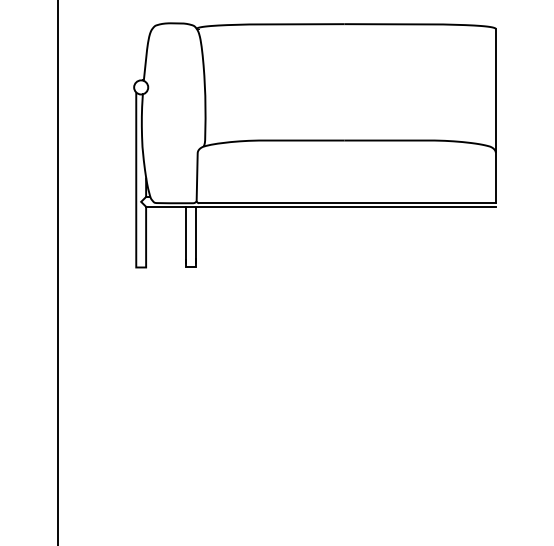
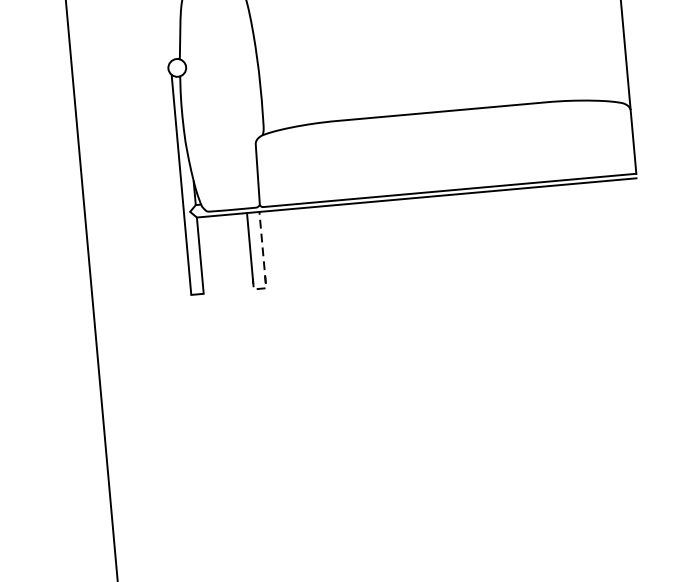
line: (195, 247) -> (263, 263), solid -> dashed

